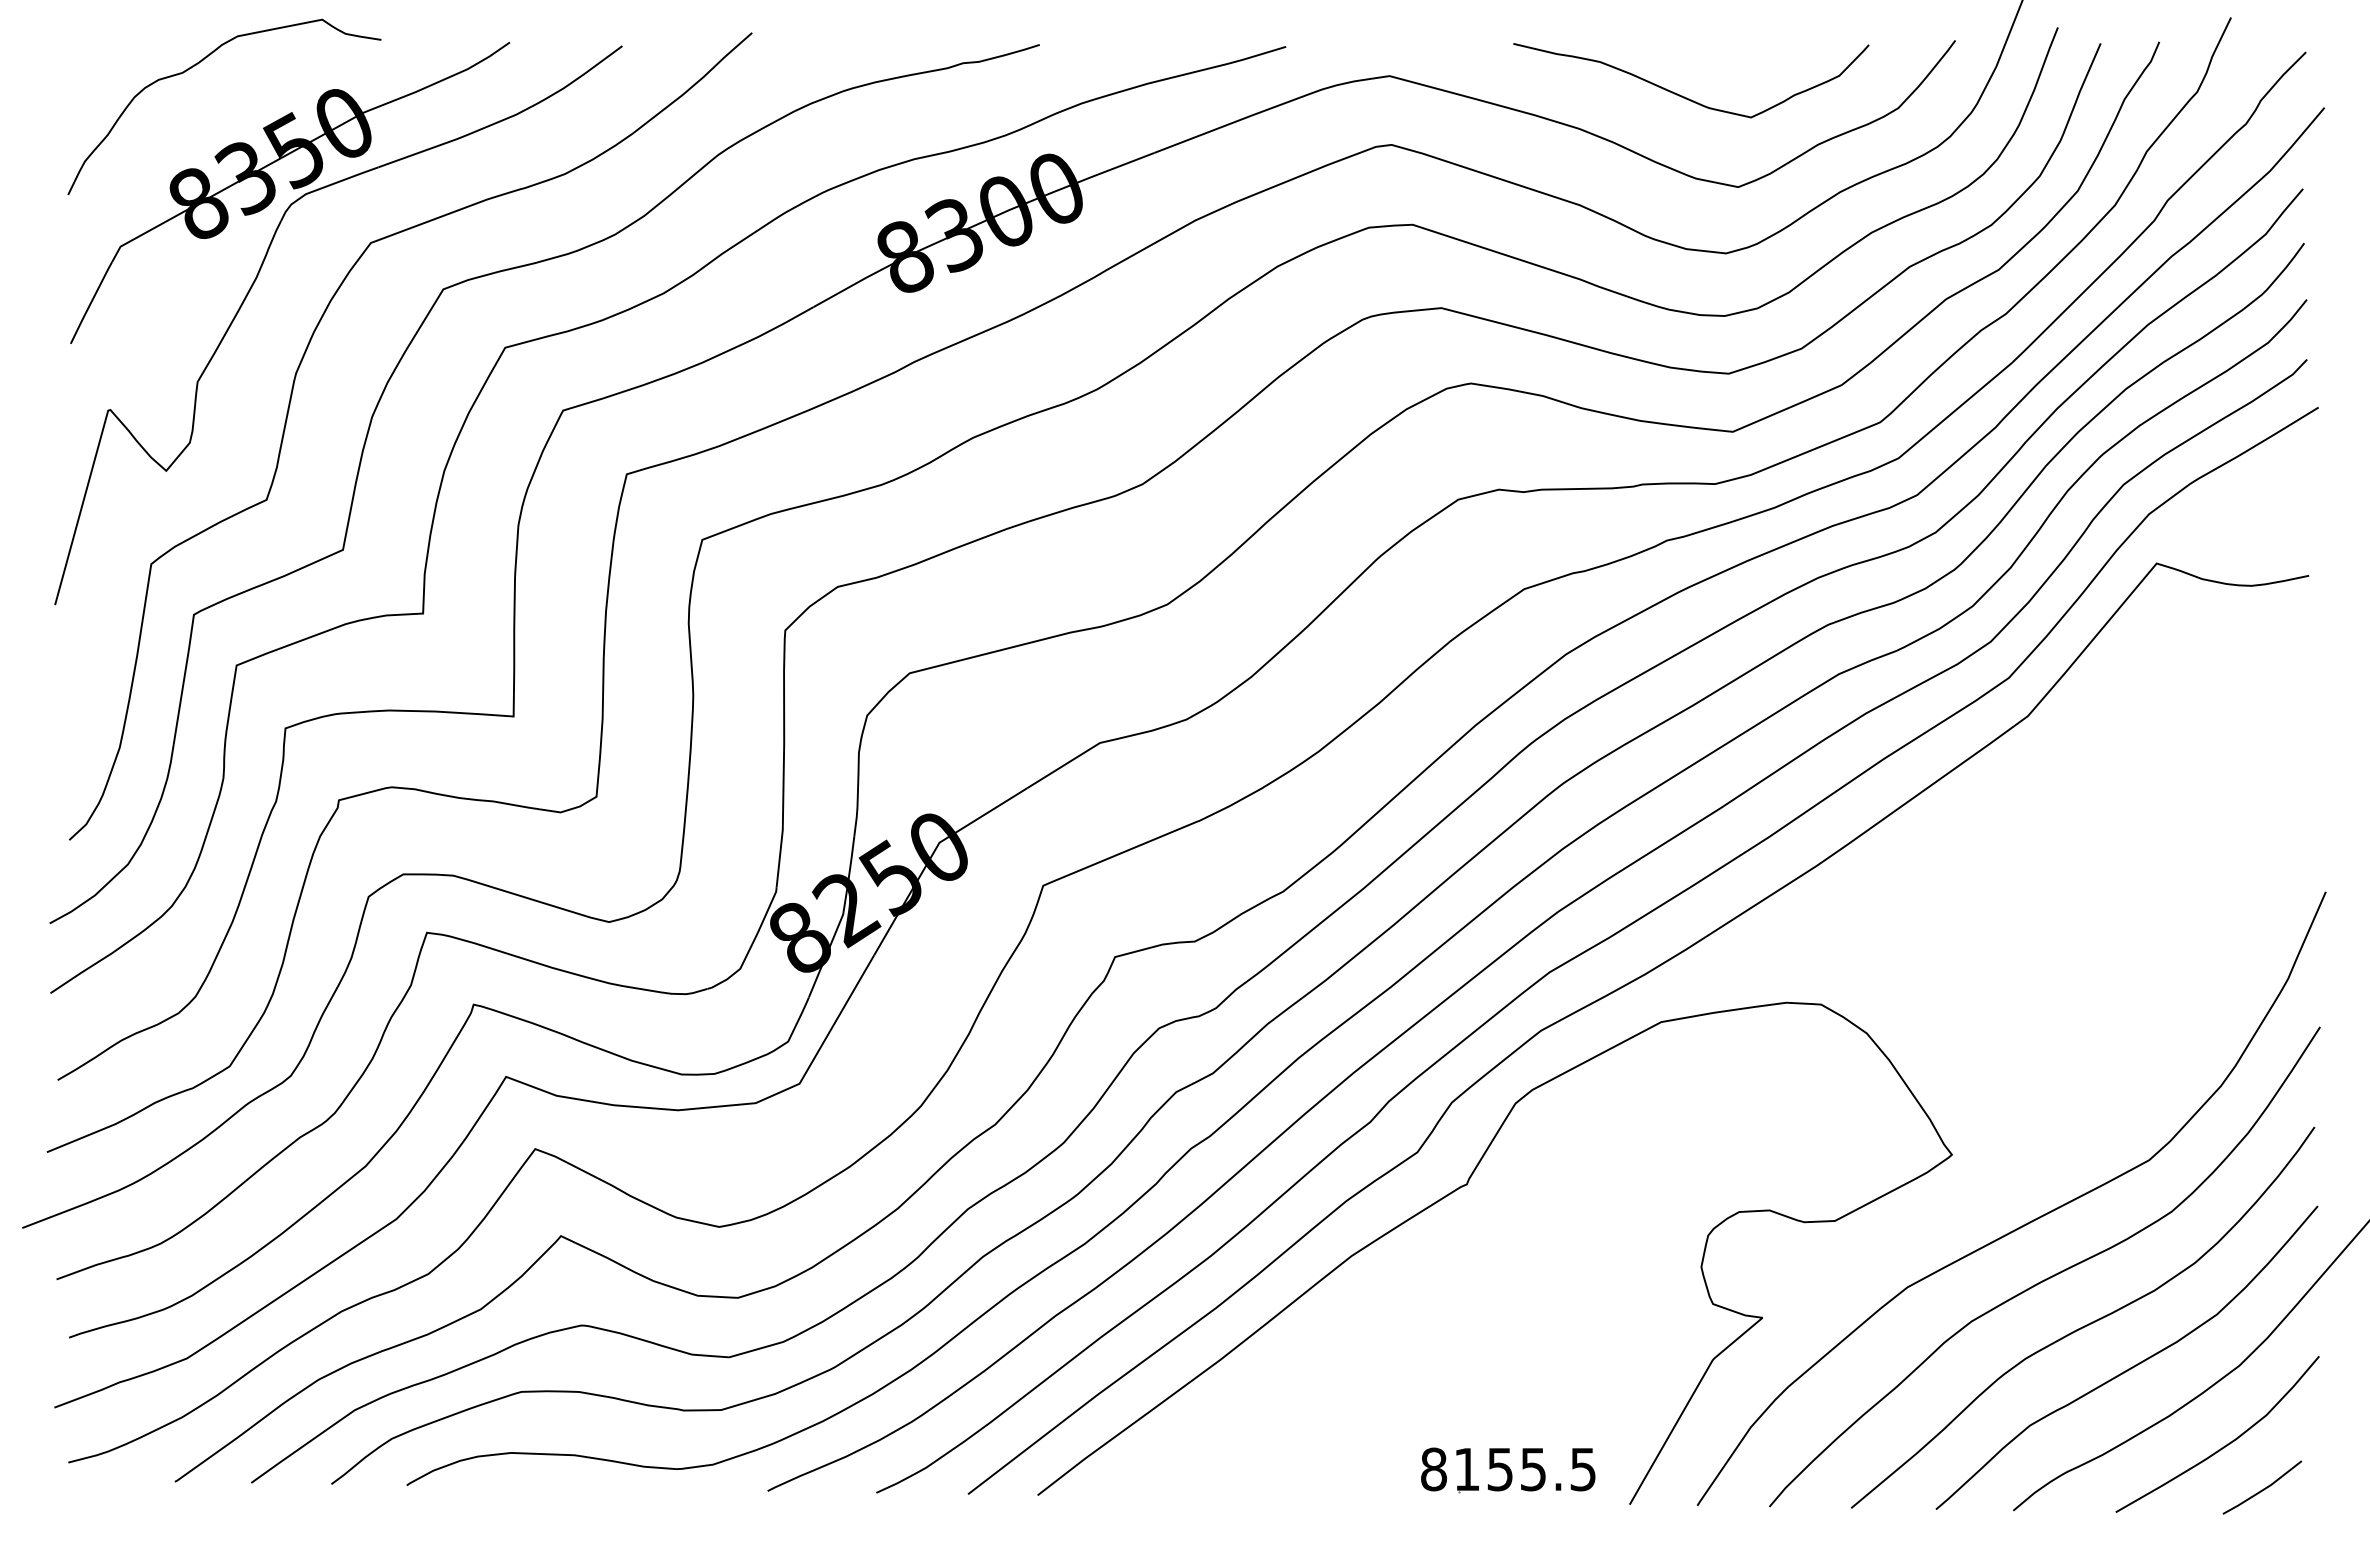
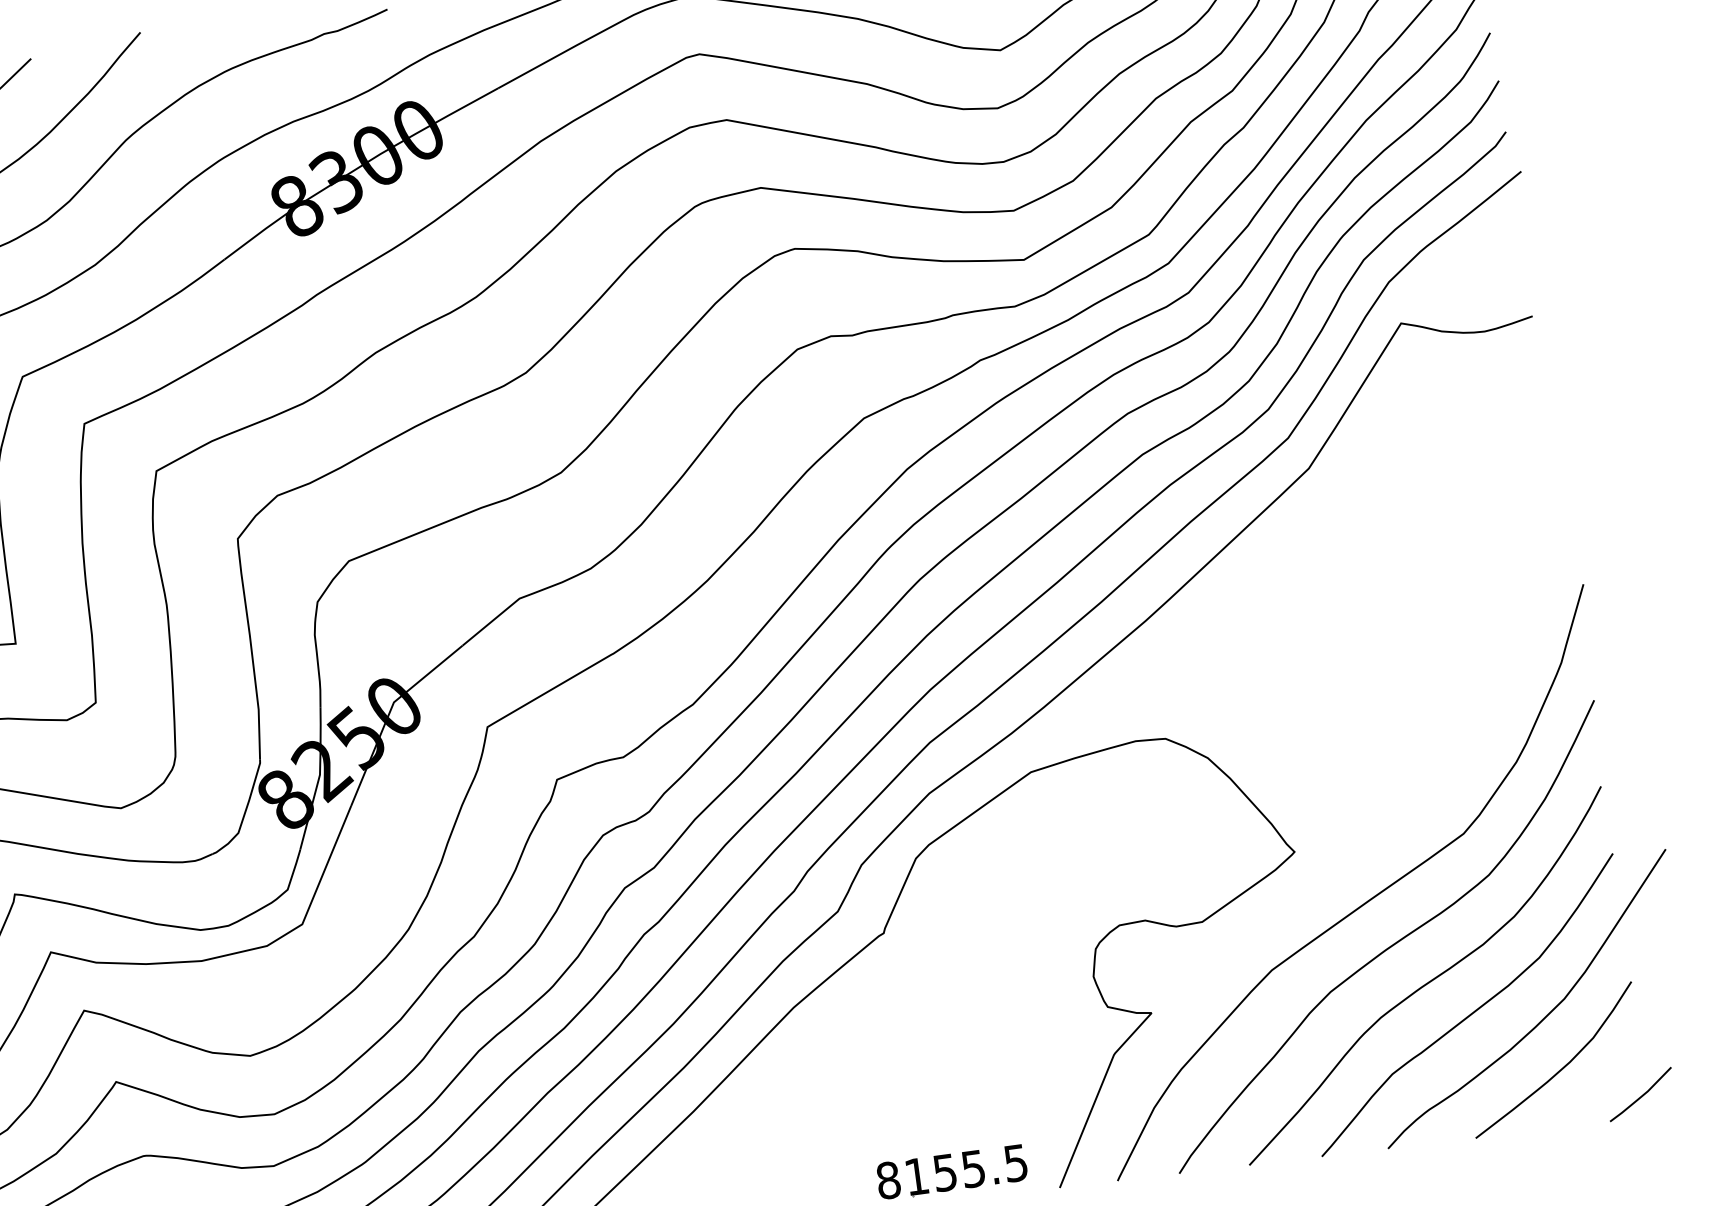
line: (2263, 1488) -> (1641, 1095), moved

